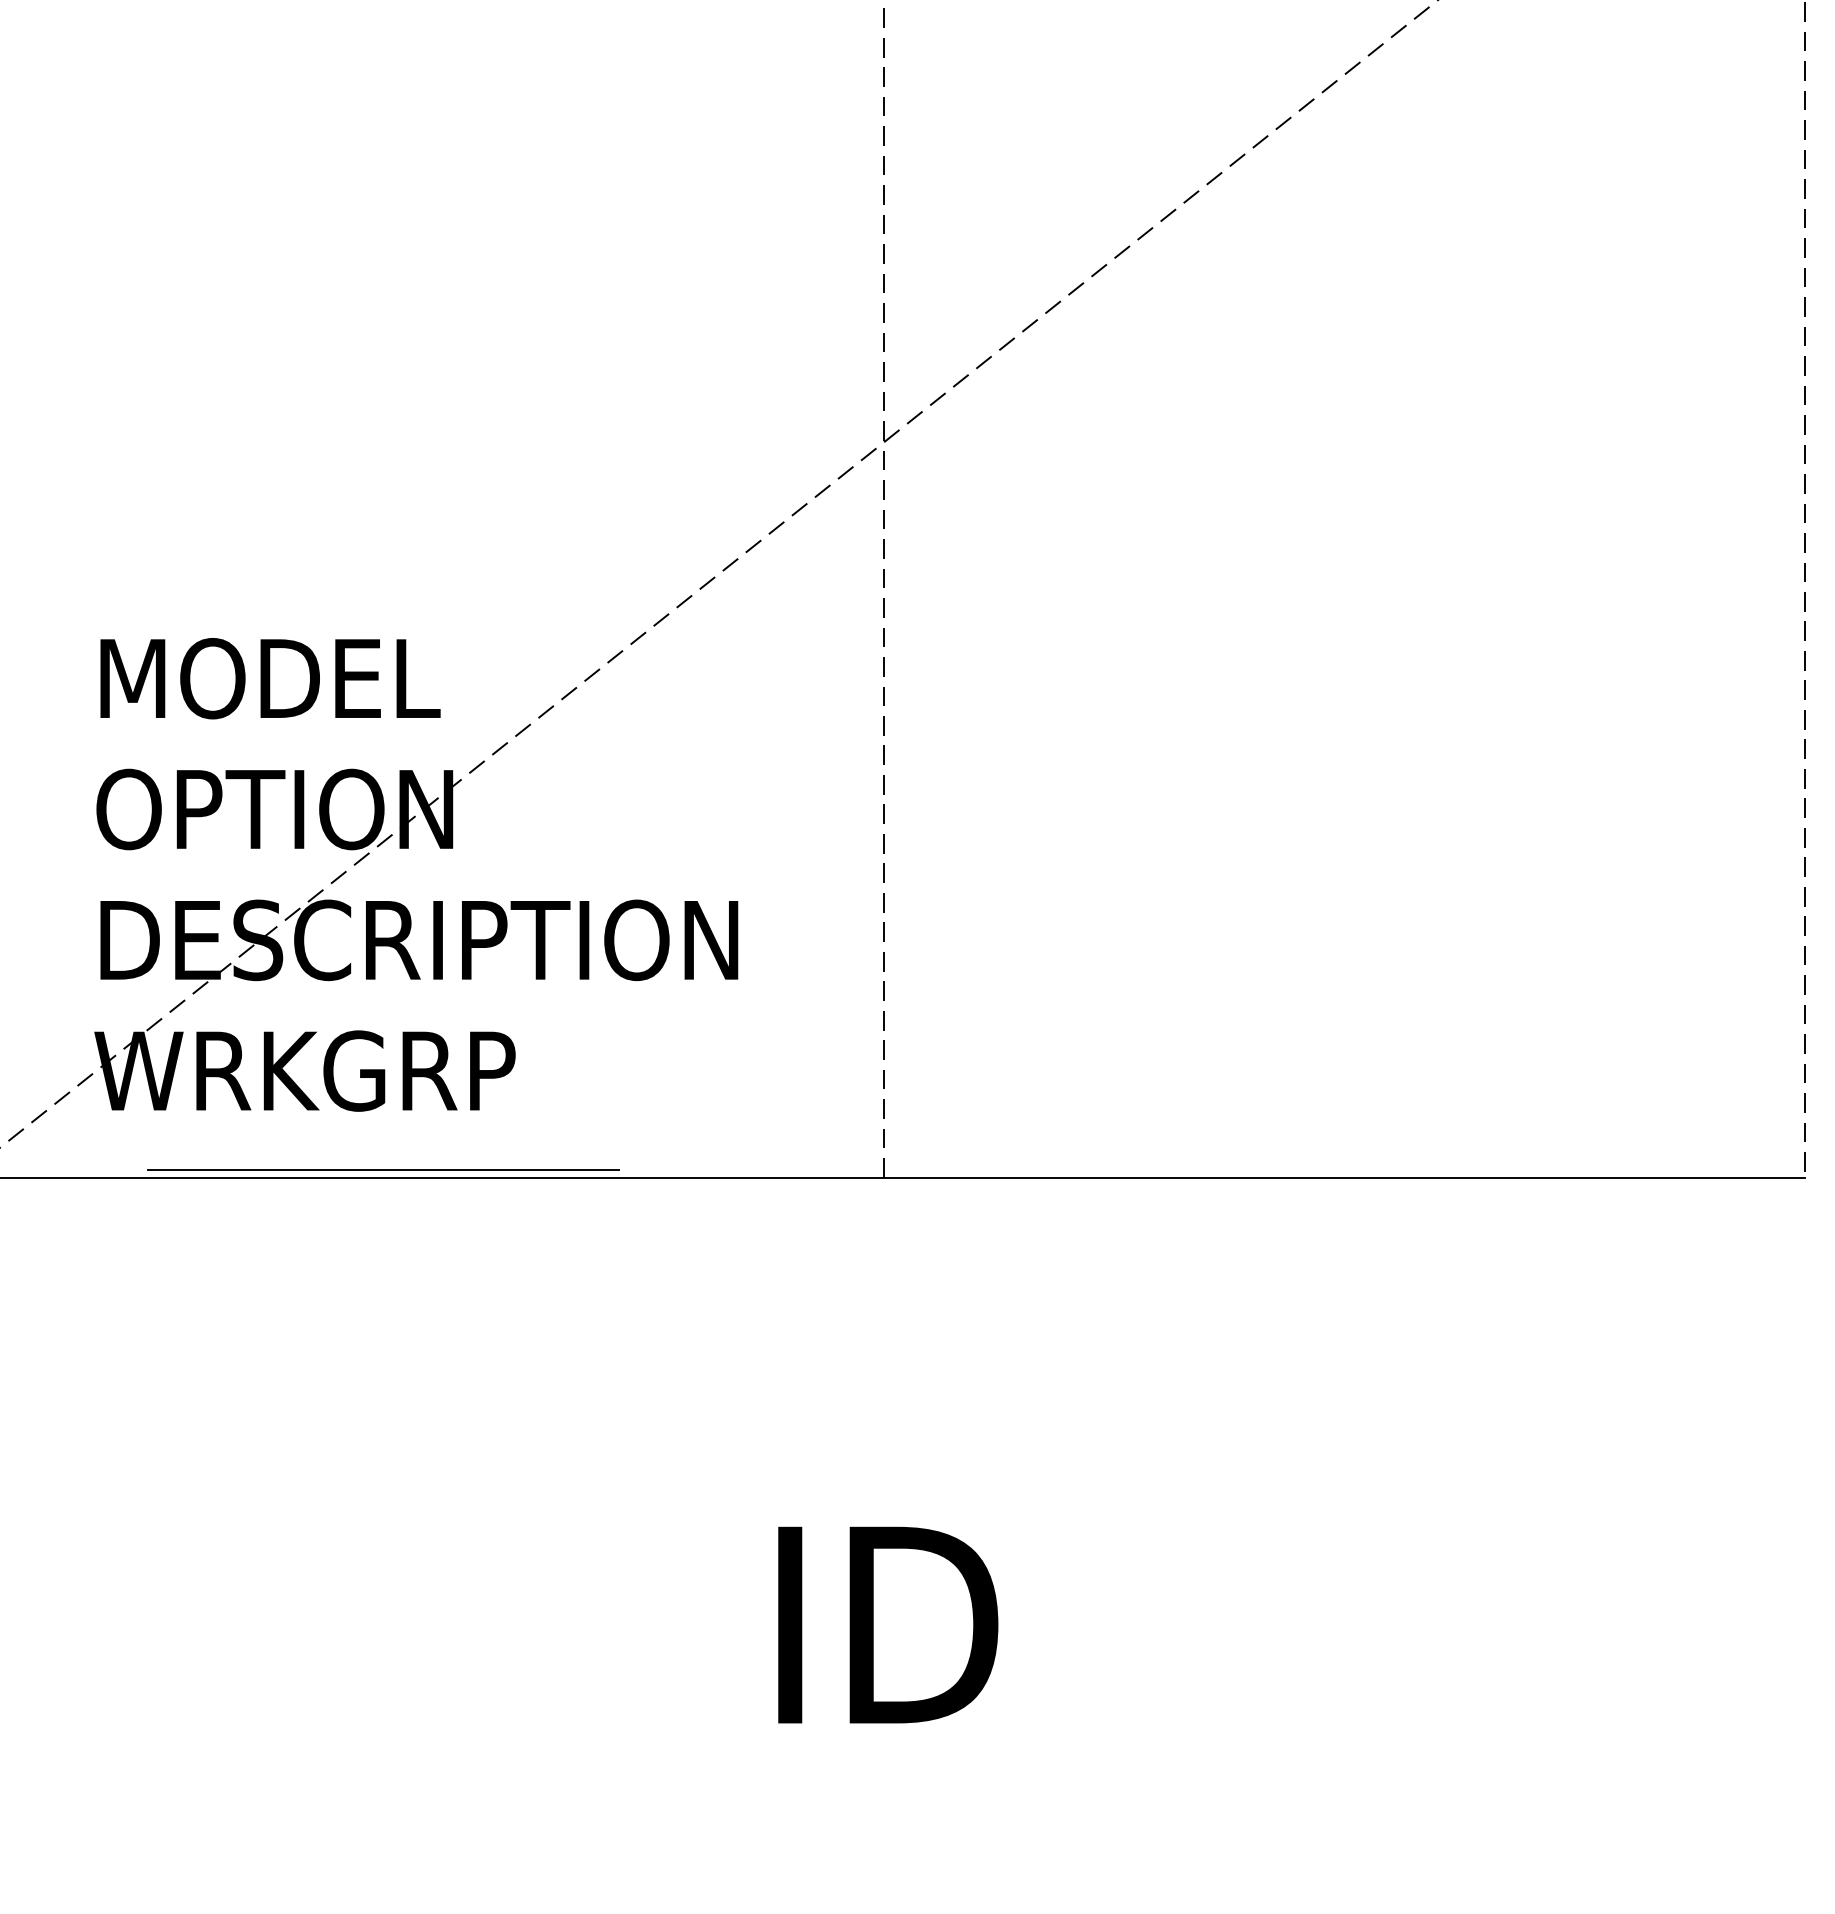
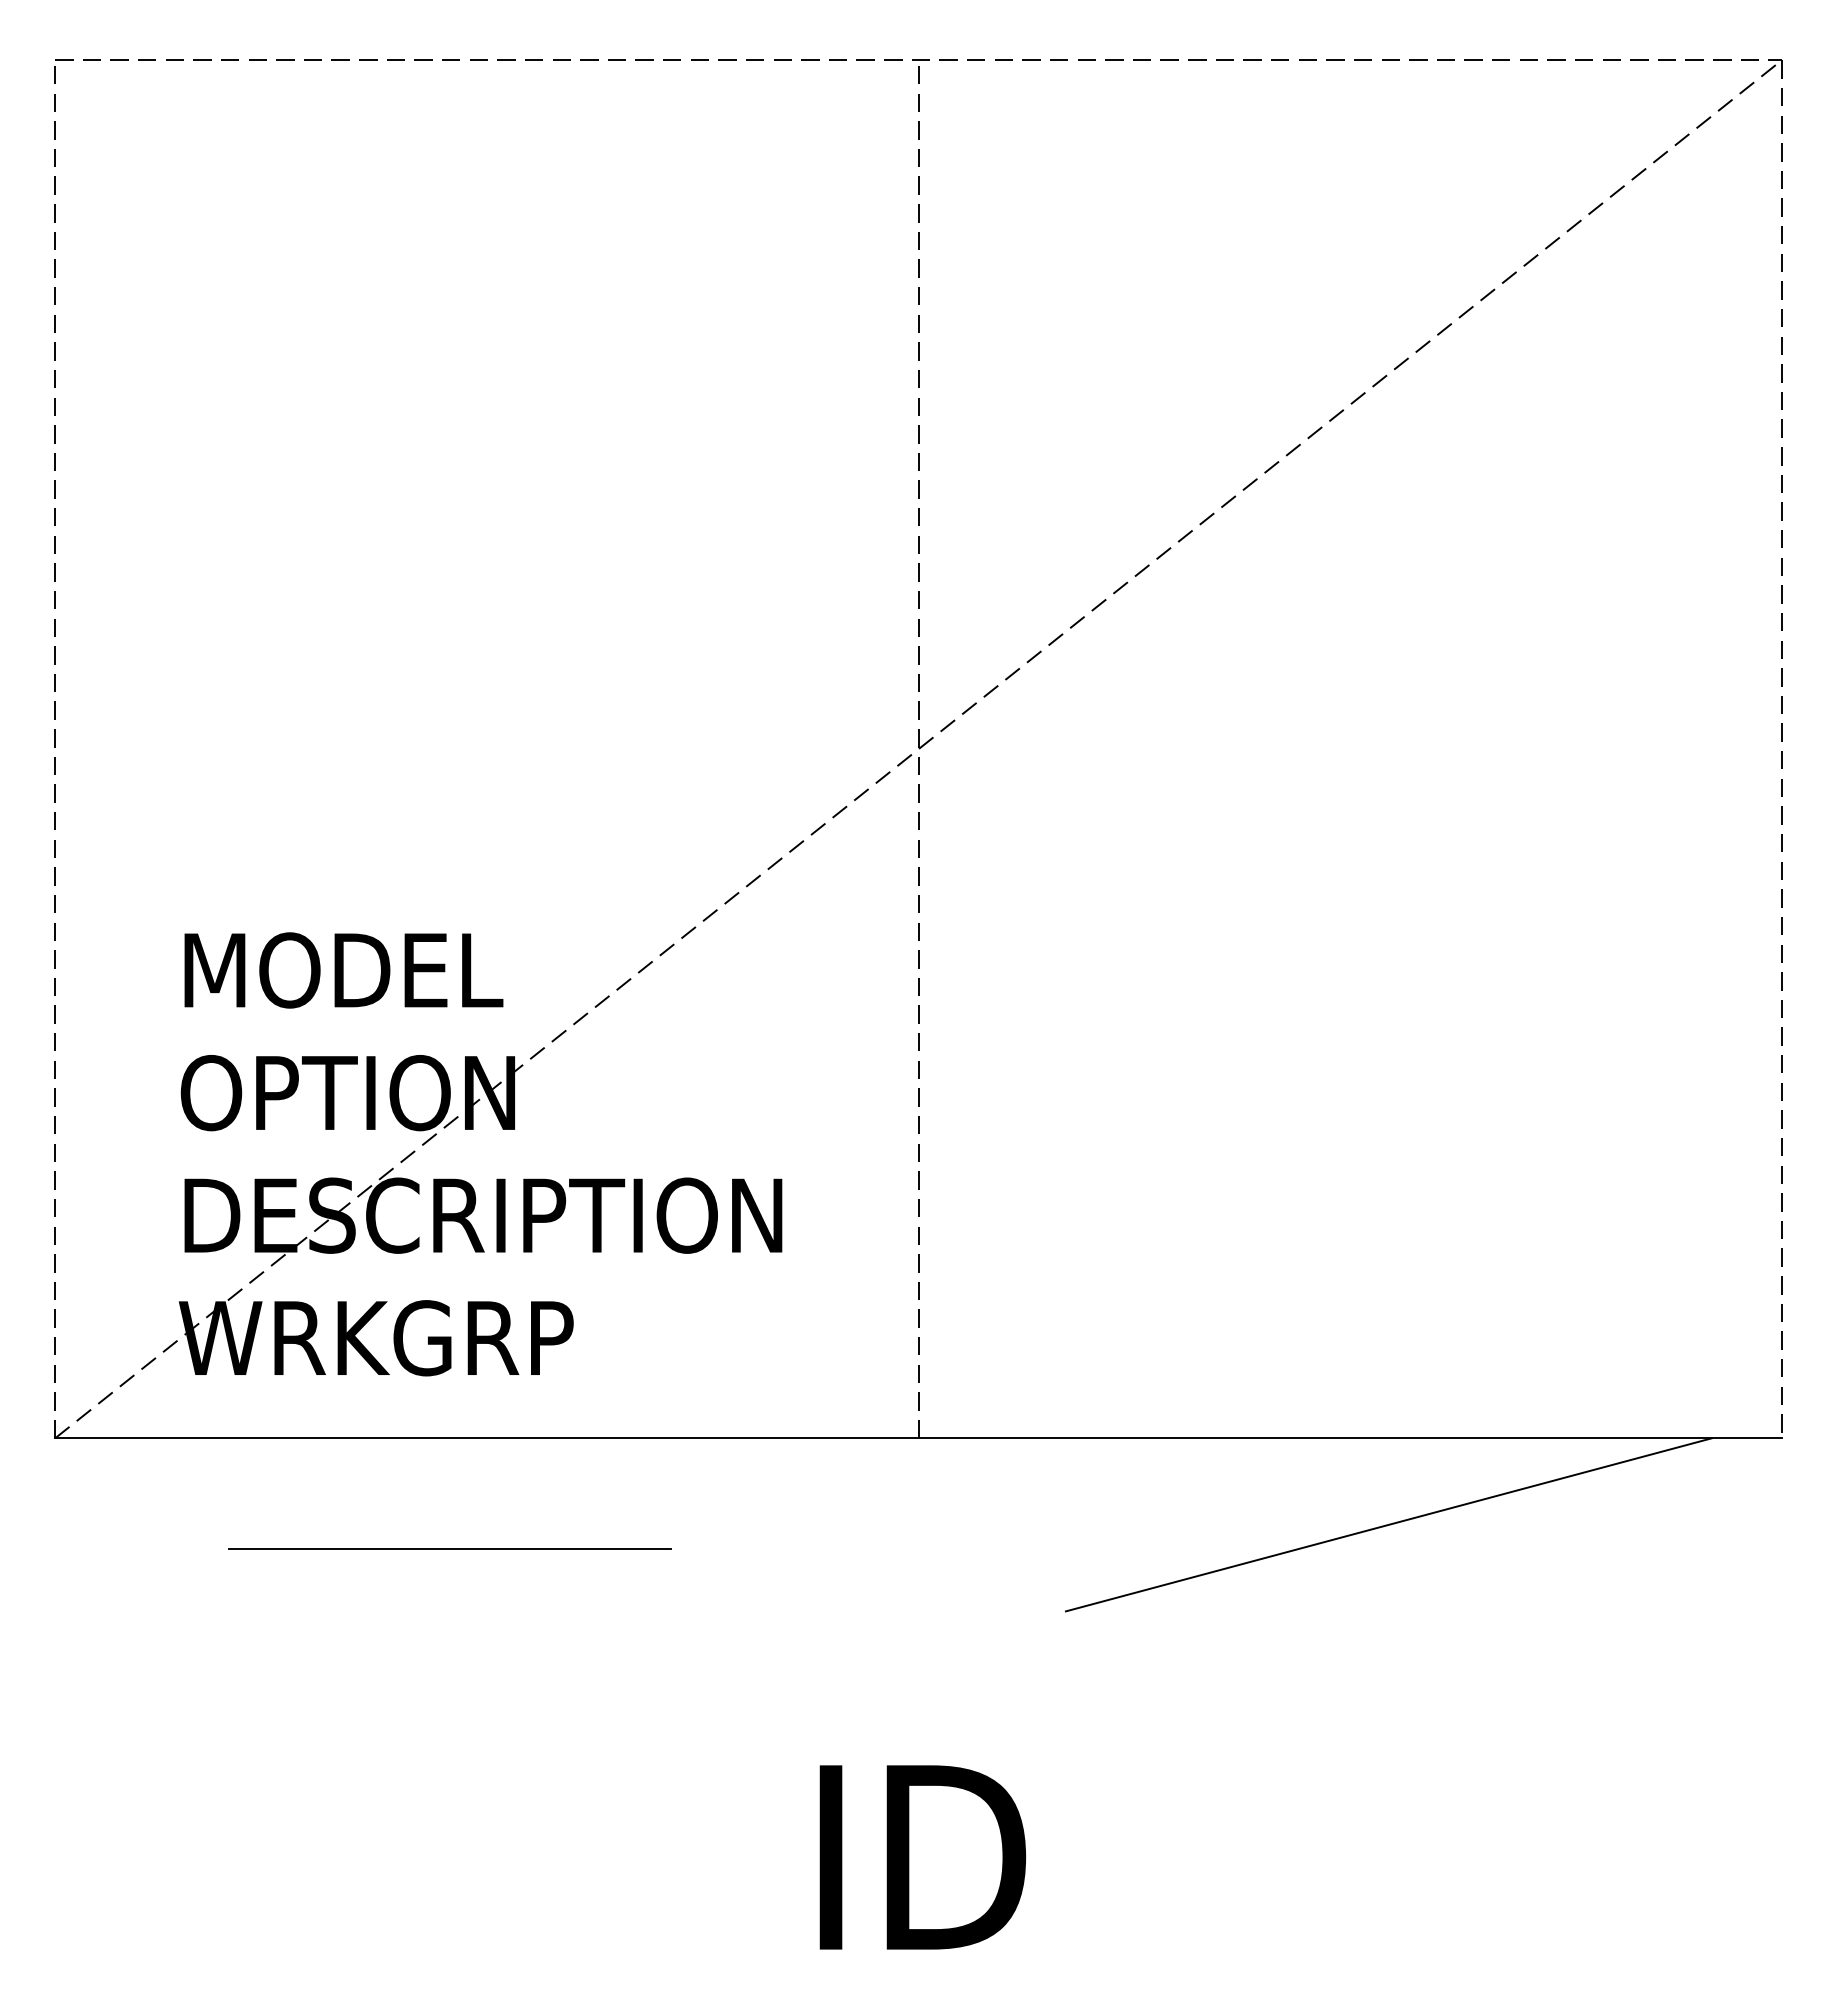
line: (383, 1169) -> (449, 1548), moved
line: (1385, 1269) -> (1388, 1524), added

